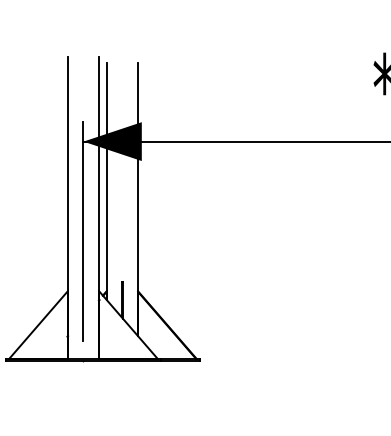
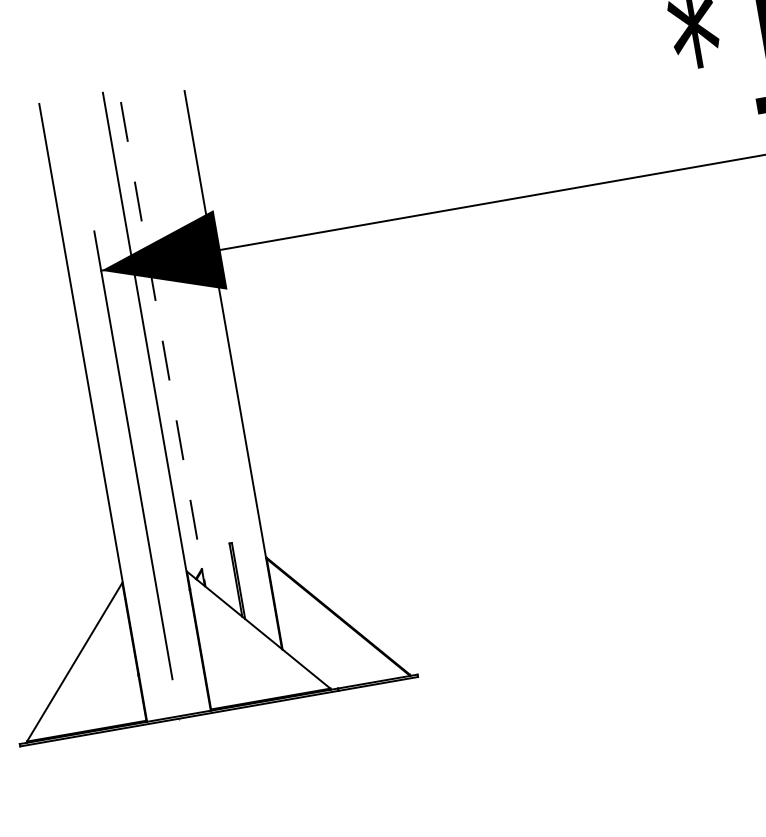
line: (106, 182) -> (162, 346), solid -> dashed

